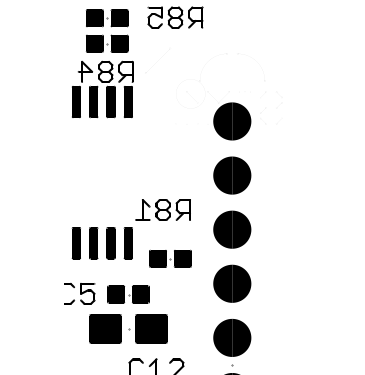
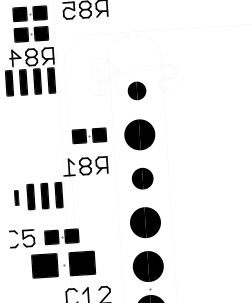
part: (232, 121) -> (137, 90), size x0.6
part: (232, 229) -> (142, 178), size x0.7
part: (75, 243) -> (16, 198), size x0.6
part: (170, 258) -> (89, 135), moved

